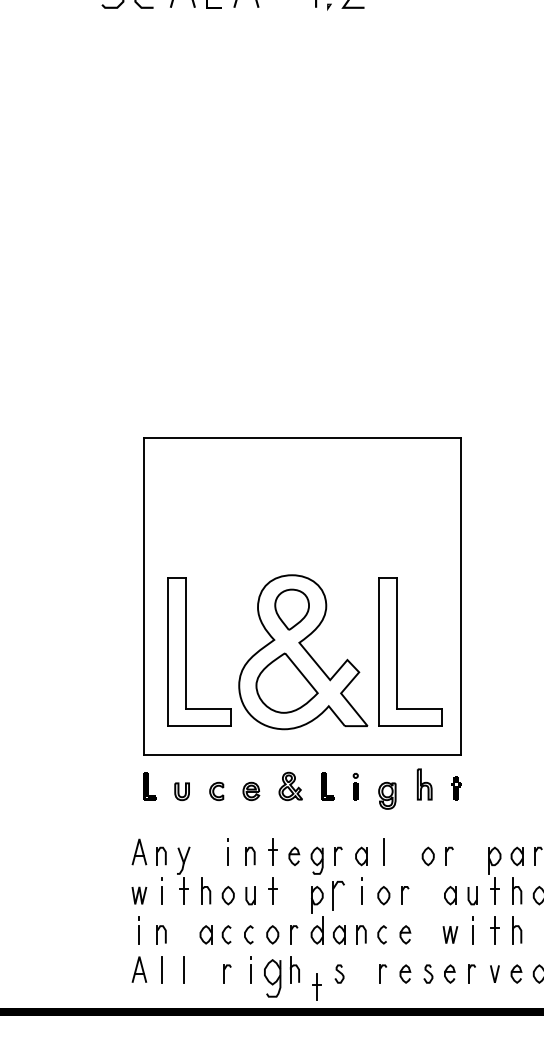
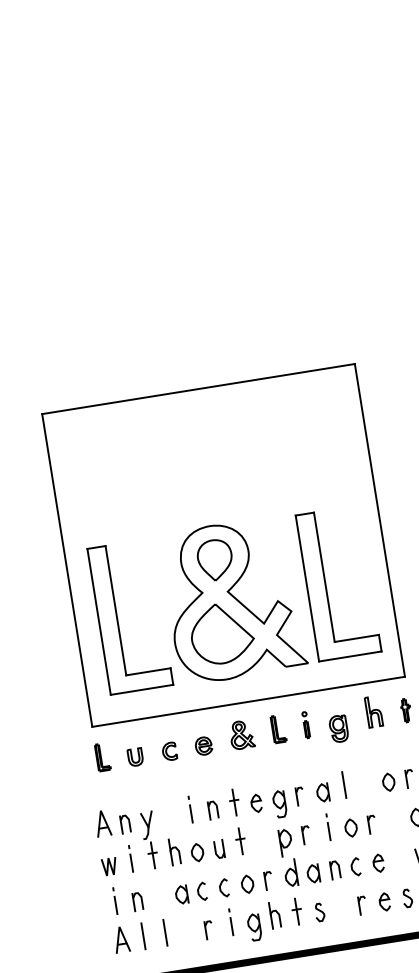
part: (338, 895) -> (306, 835), size x0.62
part: (272, 978) -> (254, 927), size x0.71
part: (316, 986) -> (296, 911), moved

